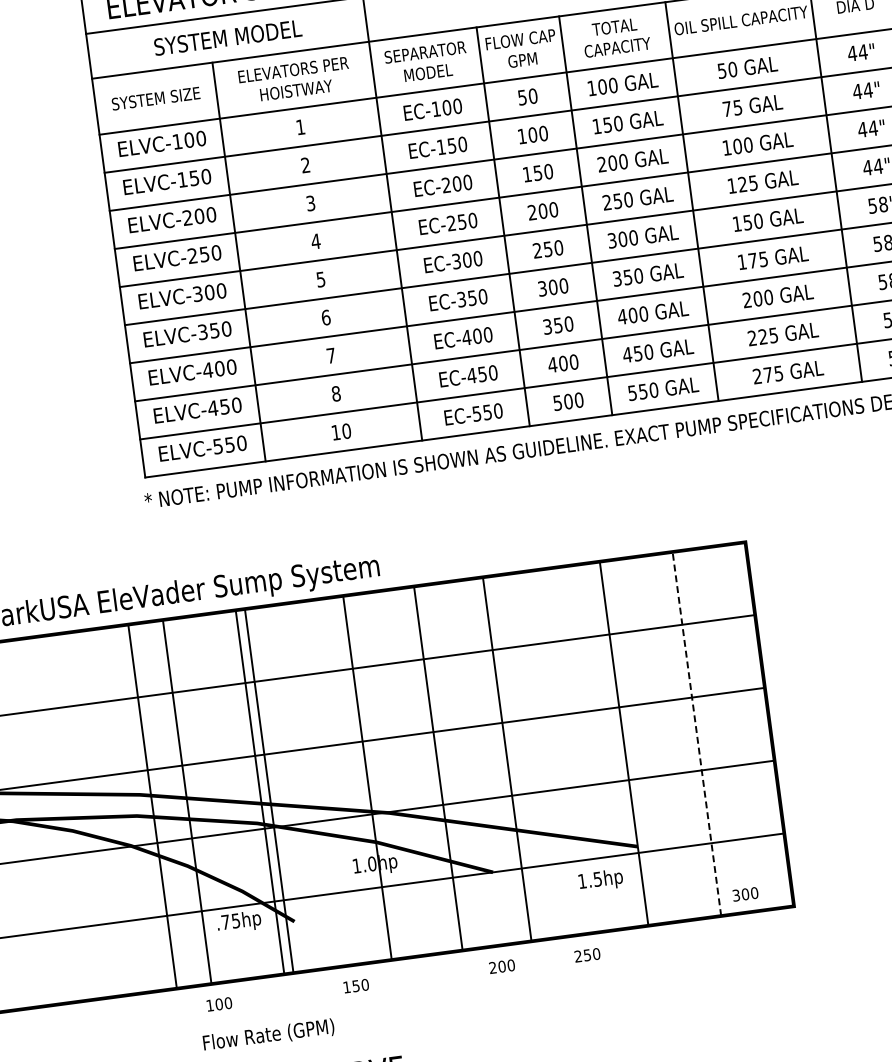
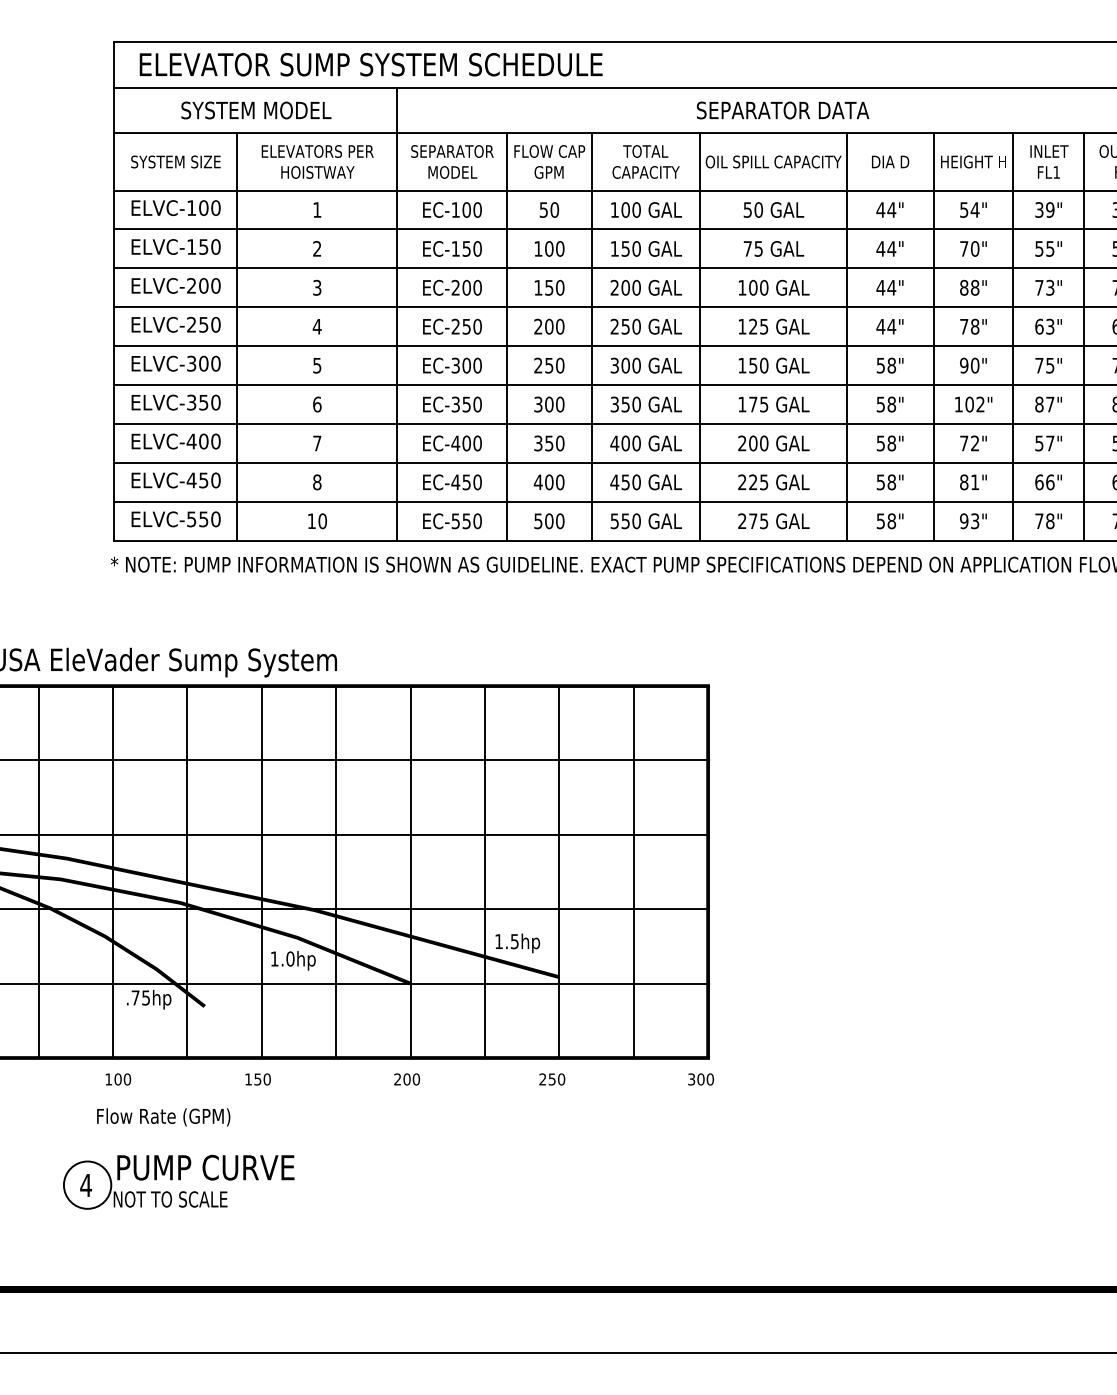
line: (696, 734) -> (633, 872), dashed -> solid
line: (506, 759) -> (484, 872), moved
line: (438, 768) -> (410, 872), moved
line: (367, 778) -> (336, 872), moved
line: (268, 791) -> (261, 872), moved
line: (152, 807) -> (38, 872), moved
text: (600, 880) -> (517, 943), moved
text: (745, 894) -> (700, 1079), moved
text: (587, 955) -> (552, 1079), moved

